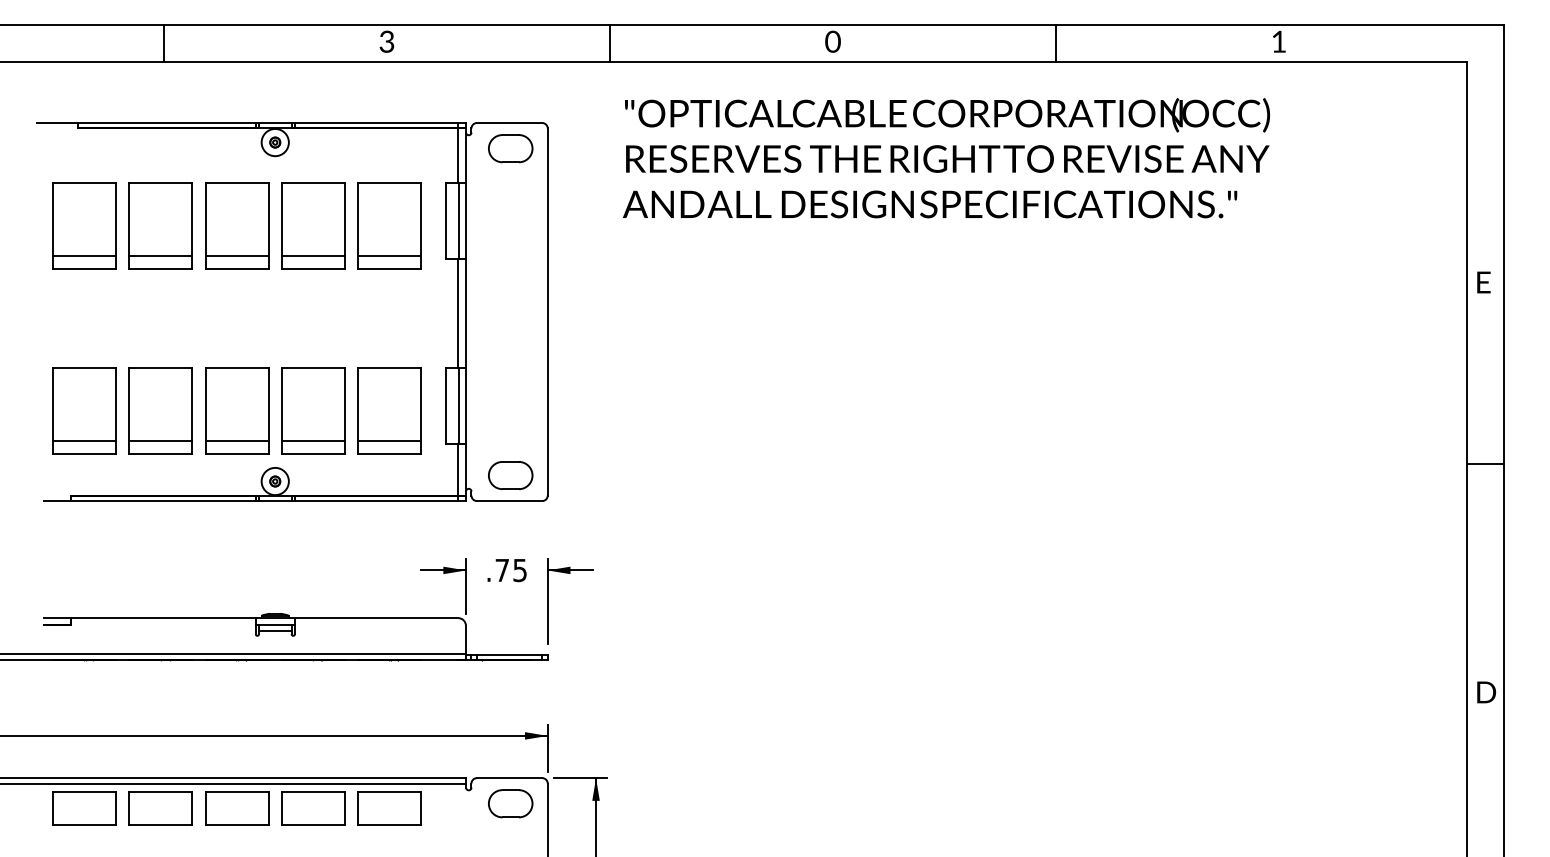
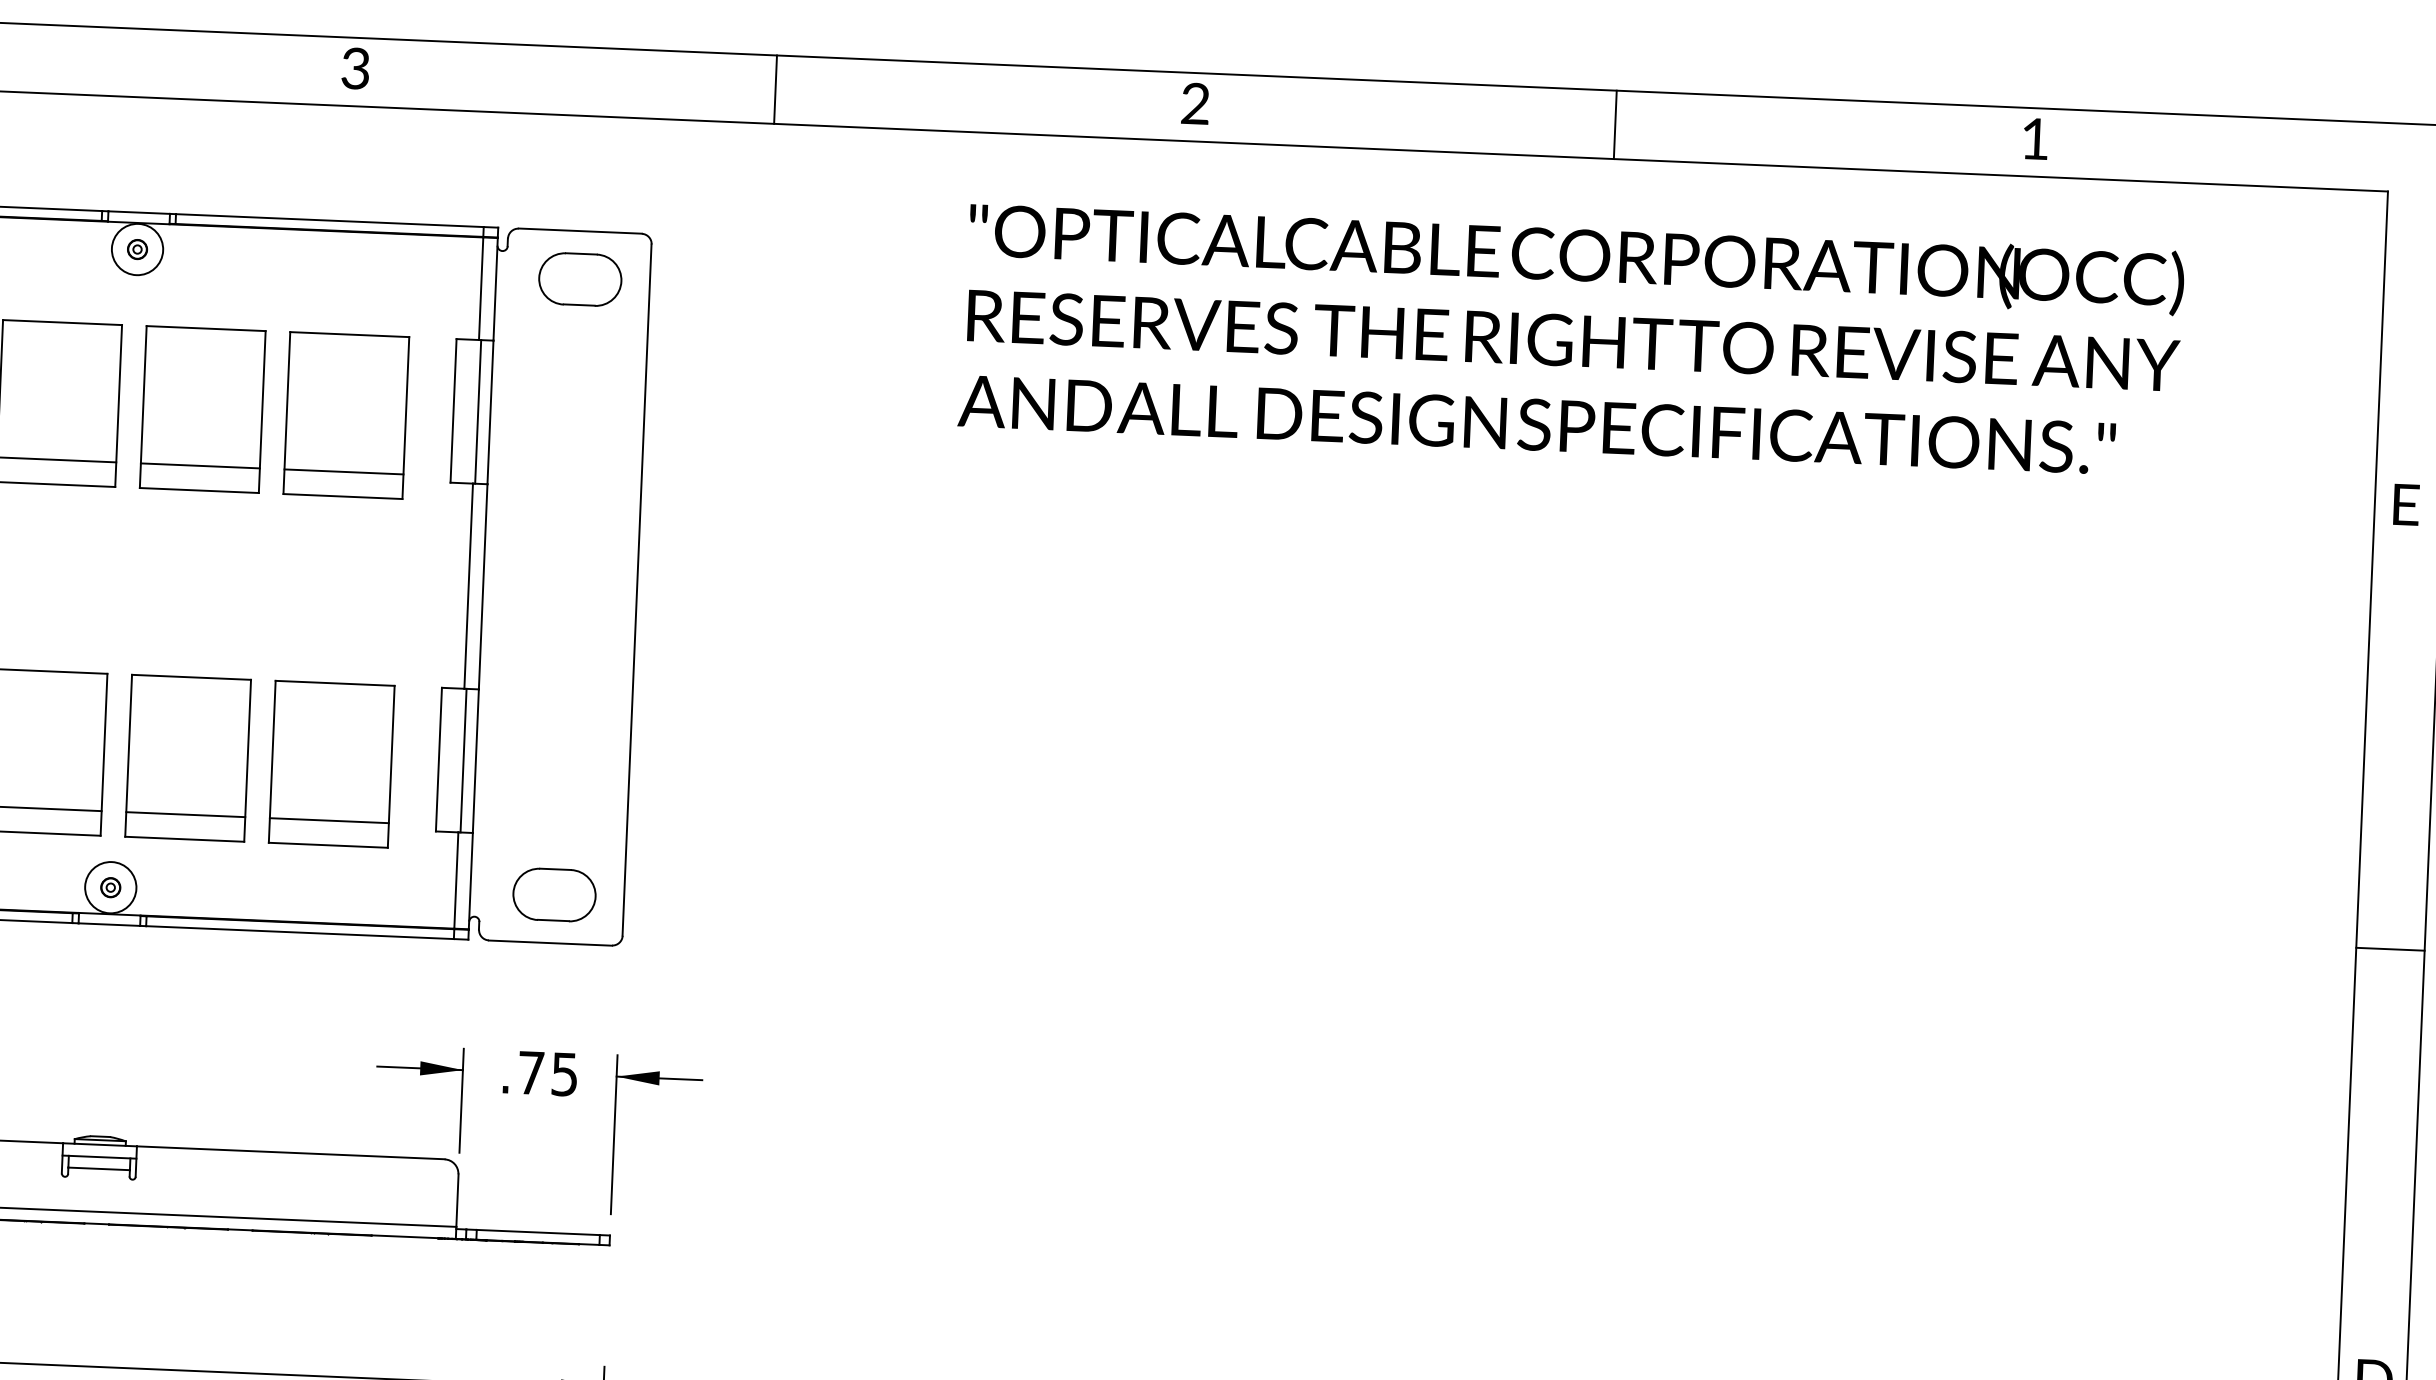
text: (832, 41) -> (1194, 103), 0 -> 2
text: (946, 158) -> (1571, 339), moved
text: (1483, 282) -> (2405, 504), moved

